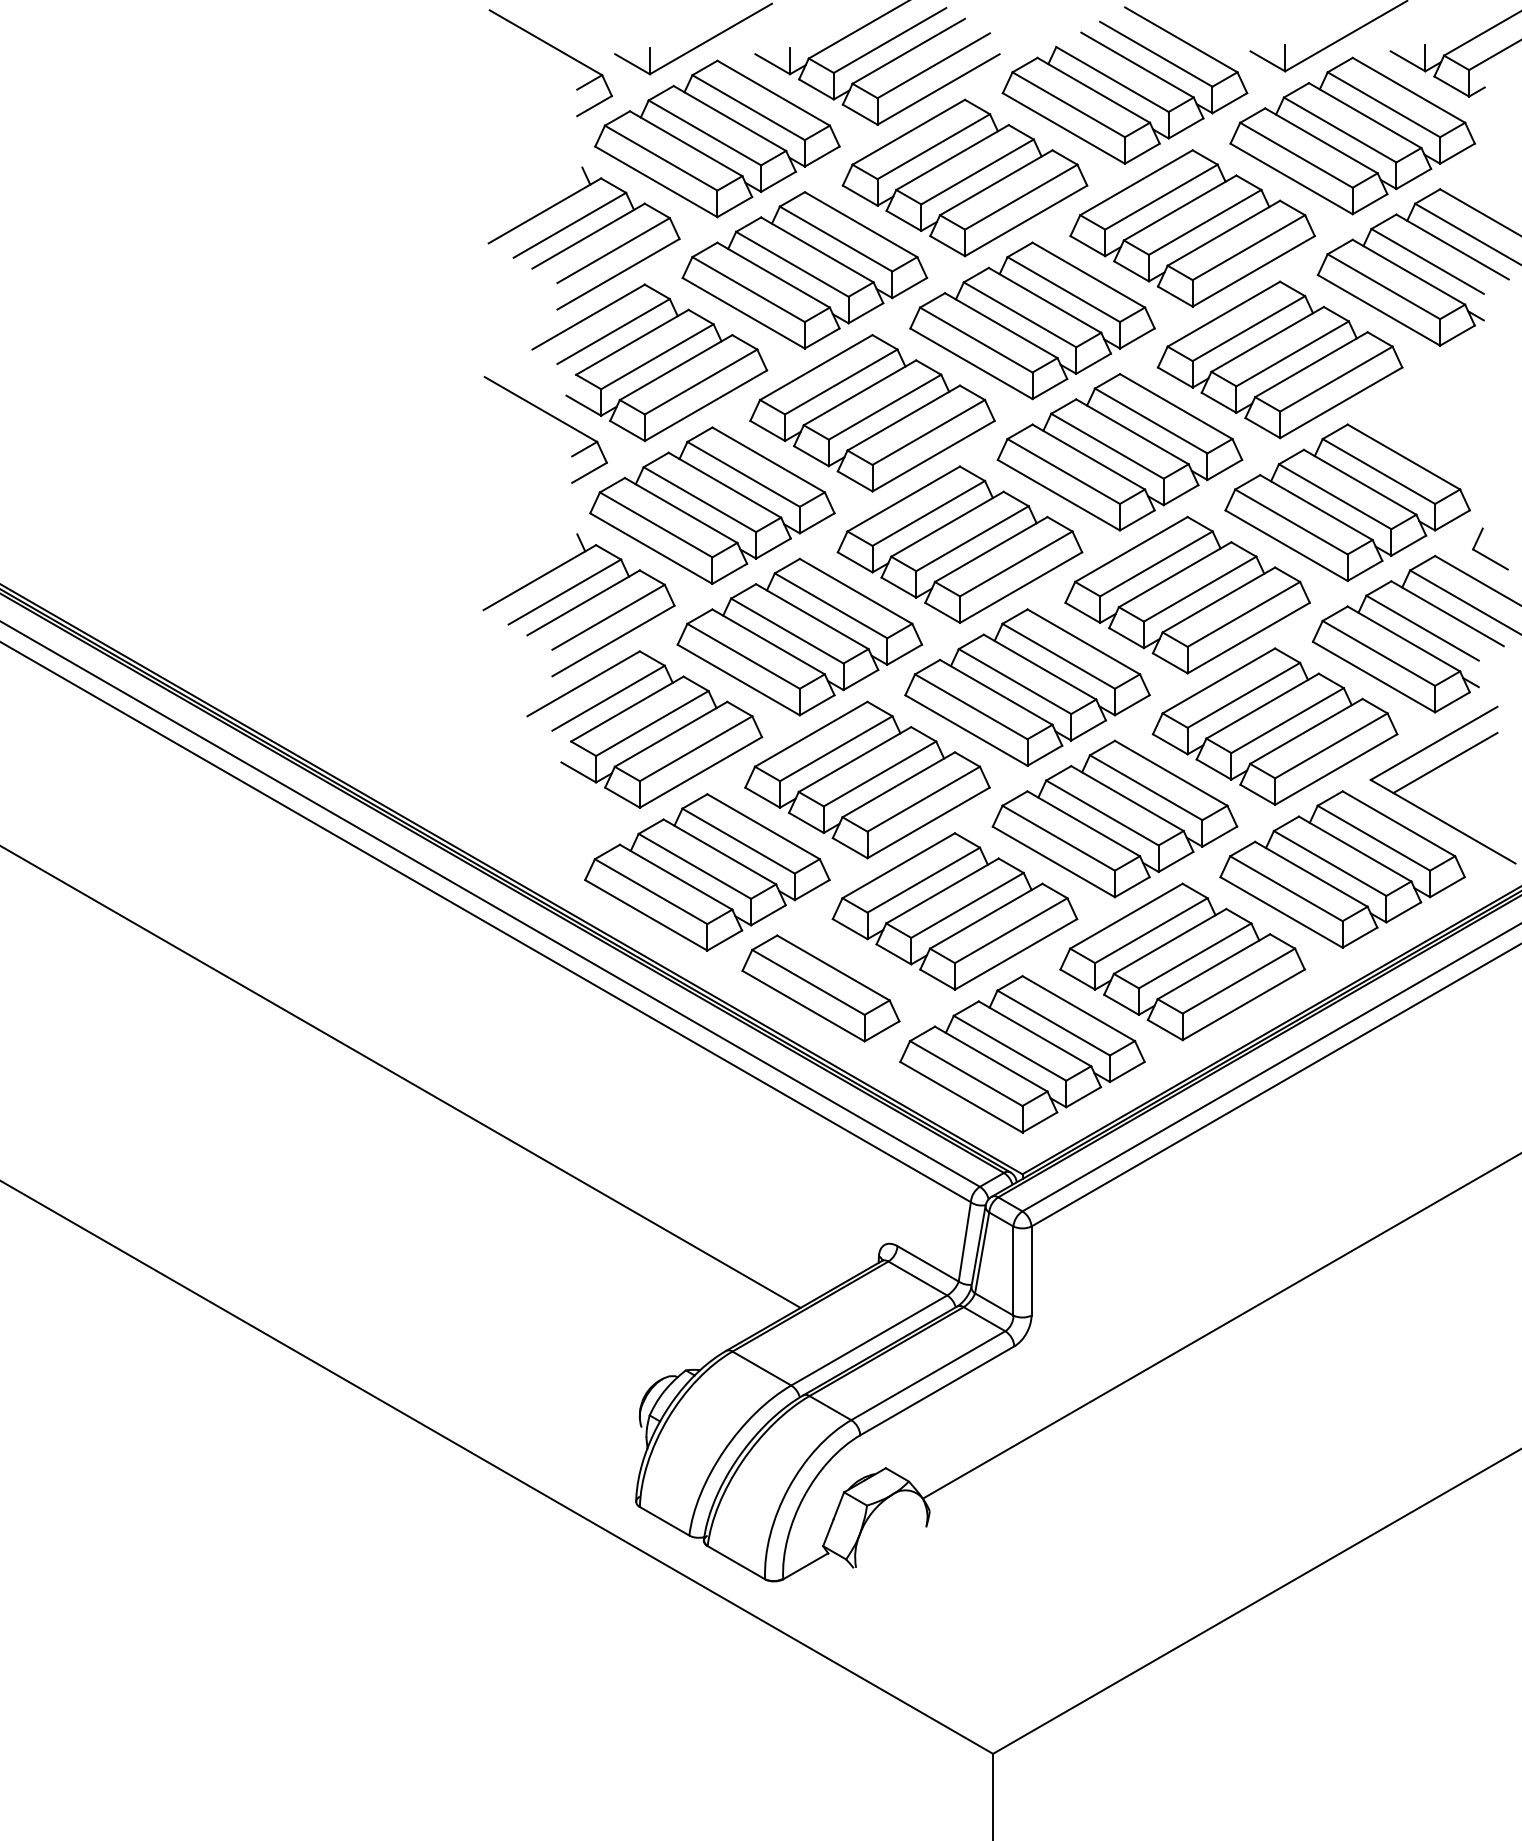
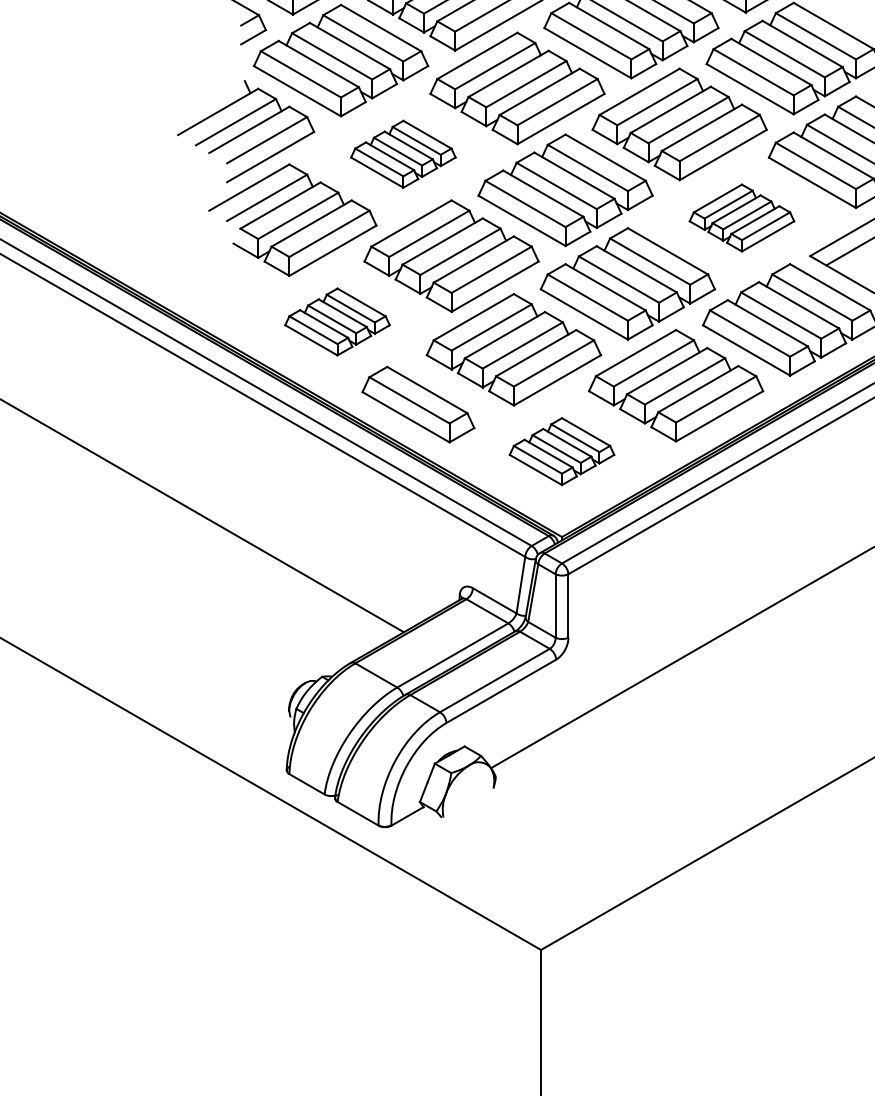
part: (799, 636) -> (403, 153), size x0.6
part: (1274, 726) -> (741, 218), size x0.6
part: (707, 872) -> (337, 322), size x0.6
part: (1022, 1054) -> (562, 451), size x0.6

